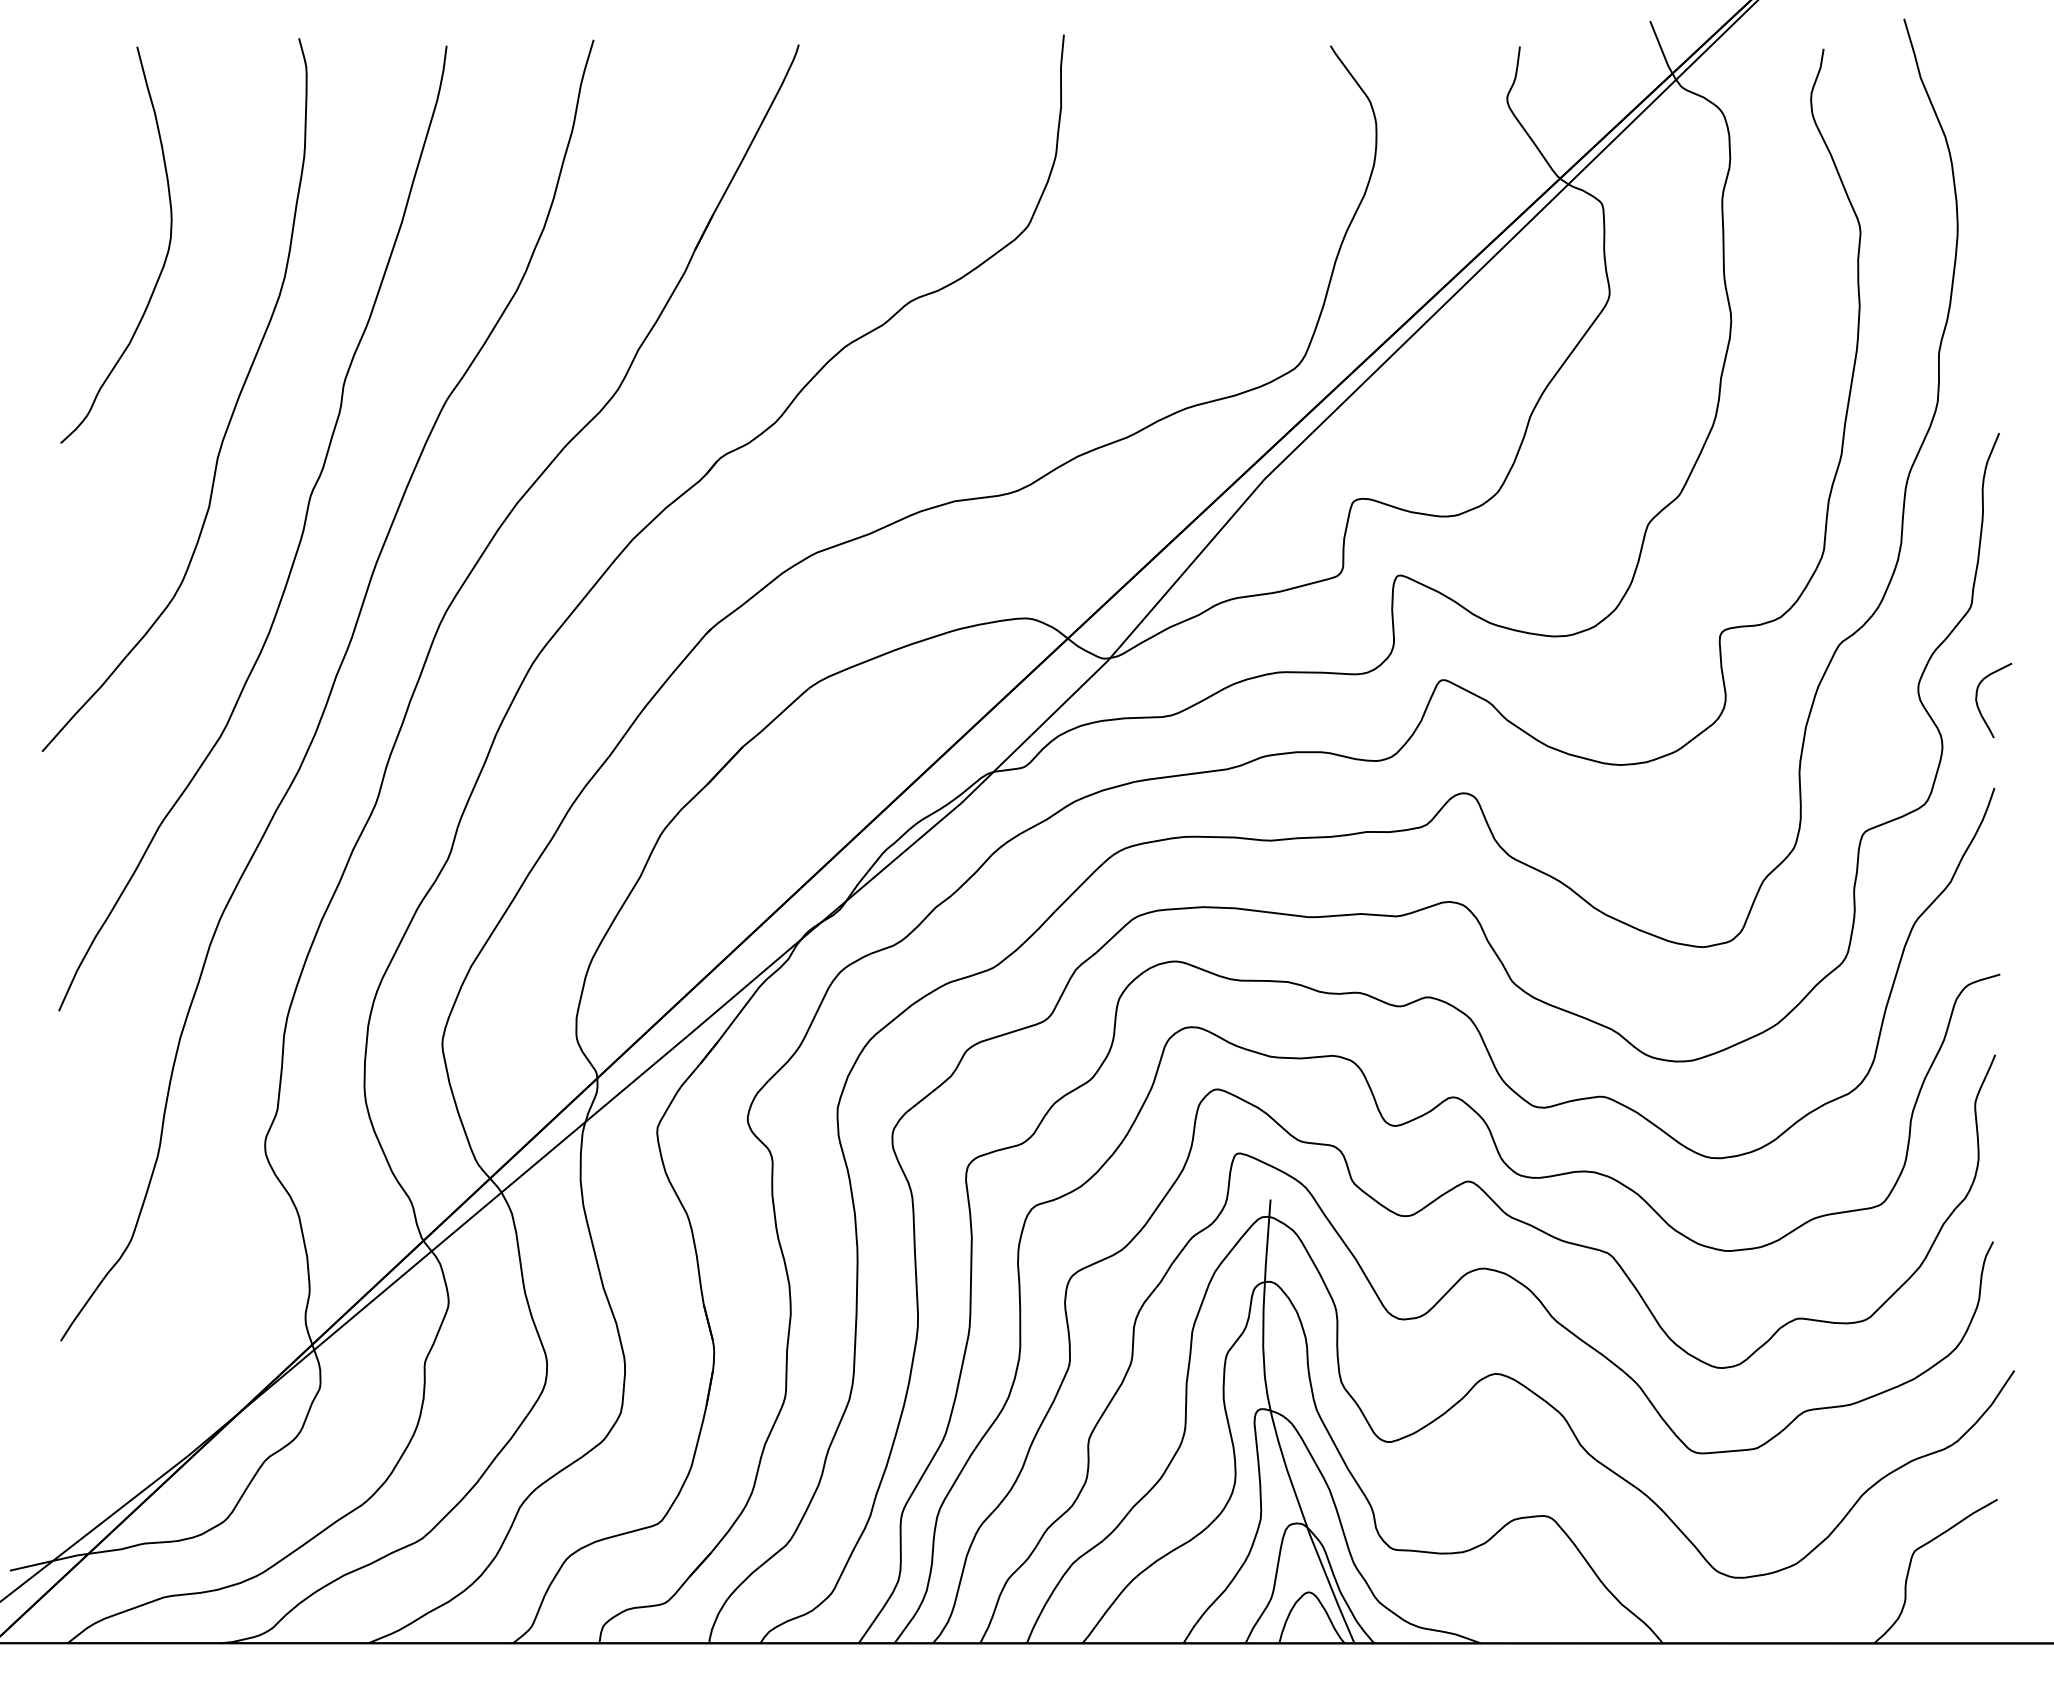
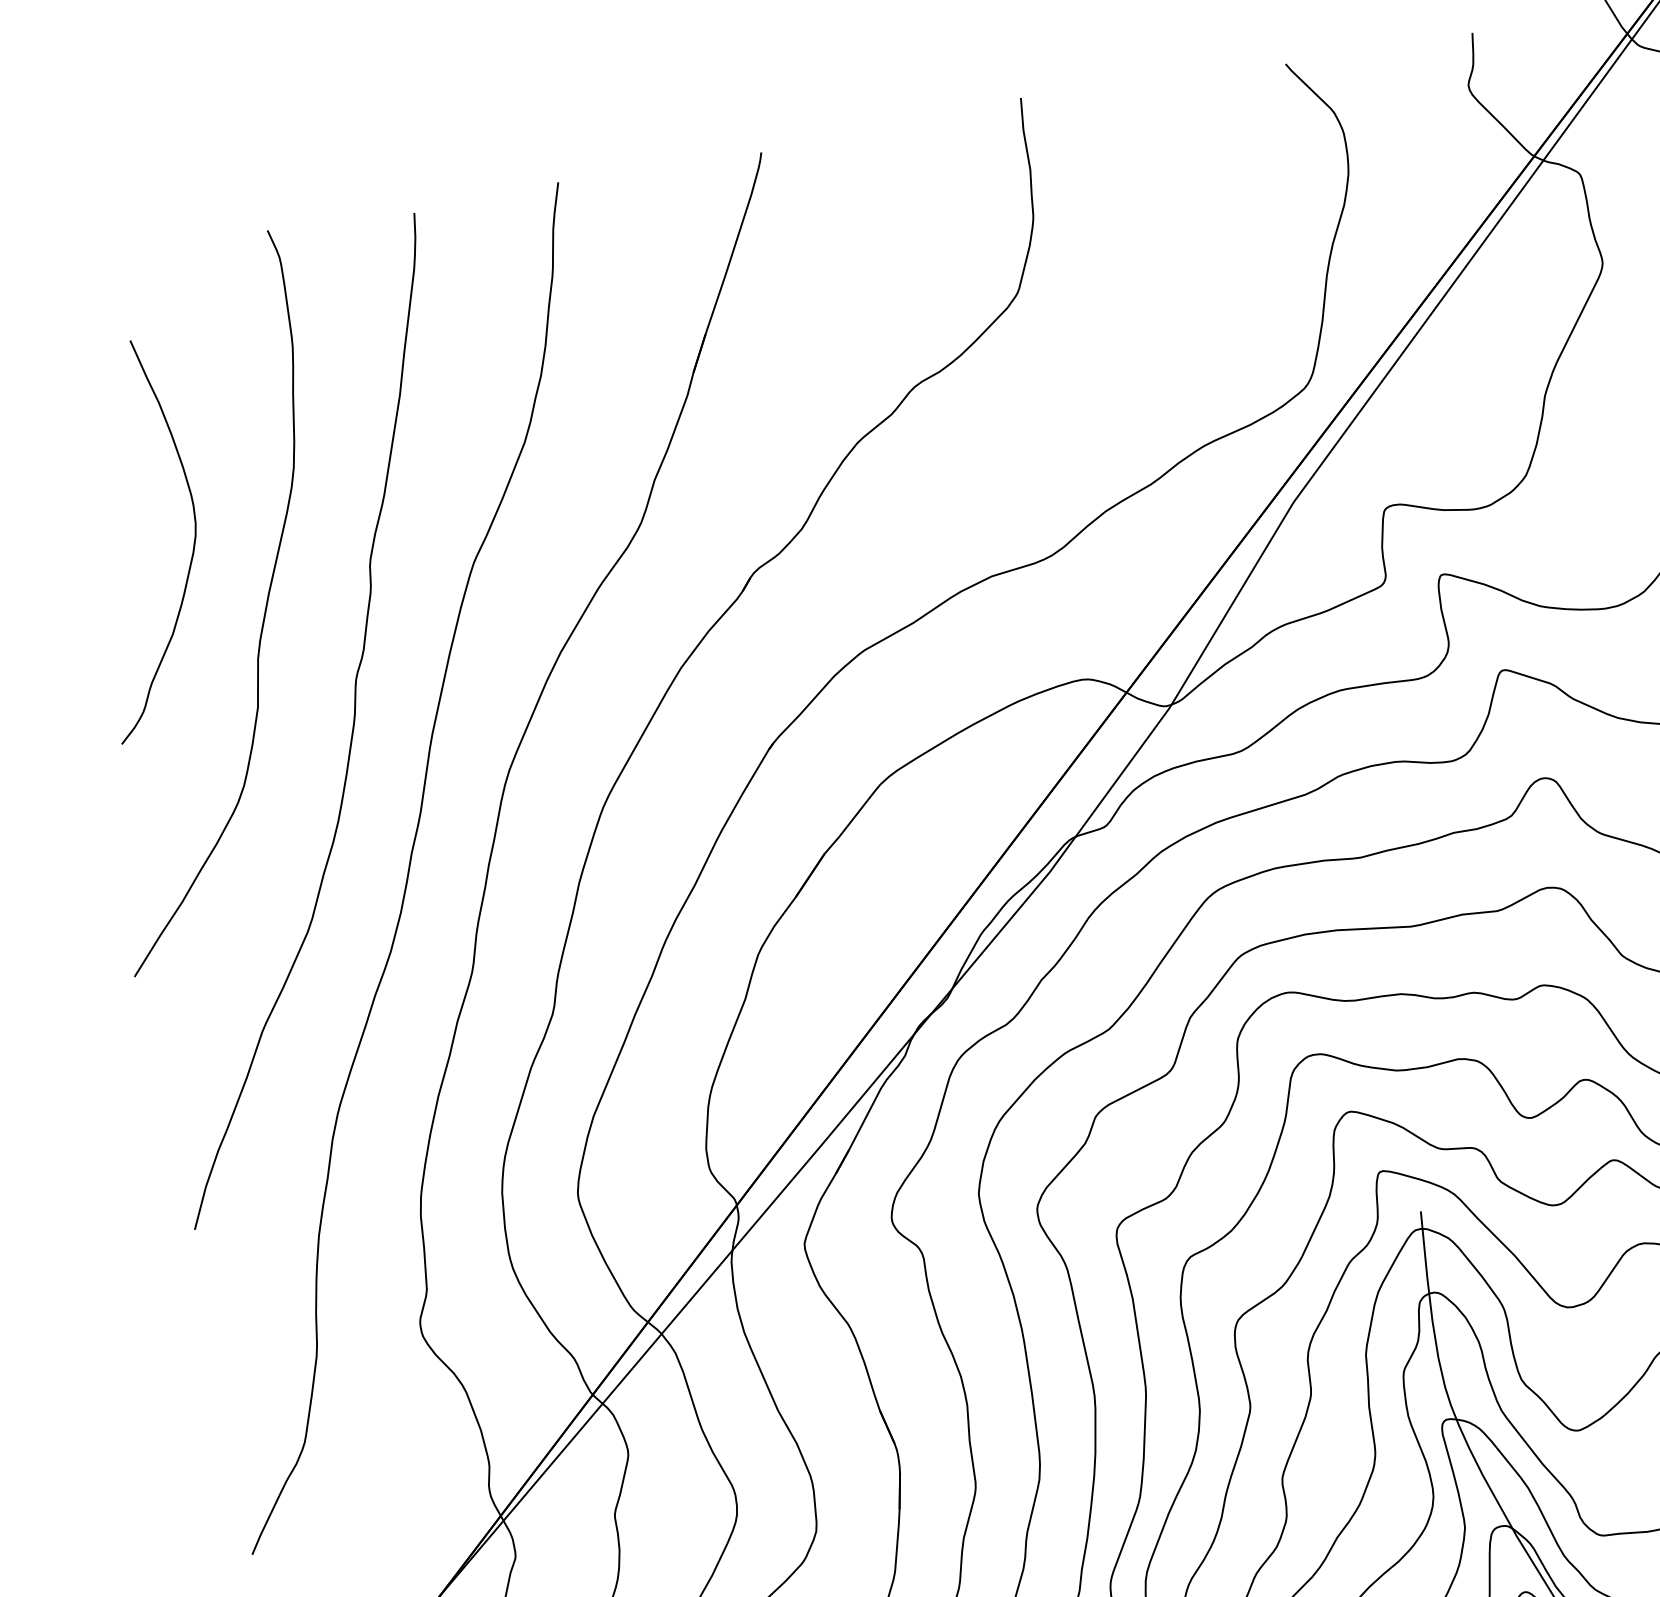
curve: (164, 259) -> (193, 545), moved

